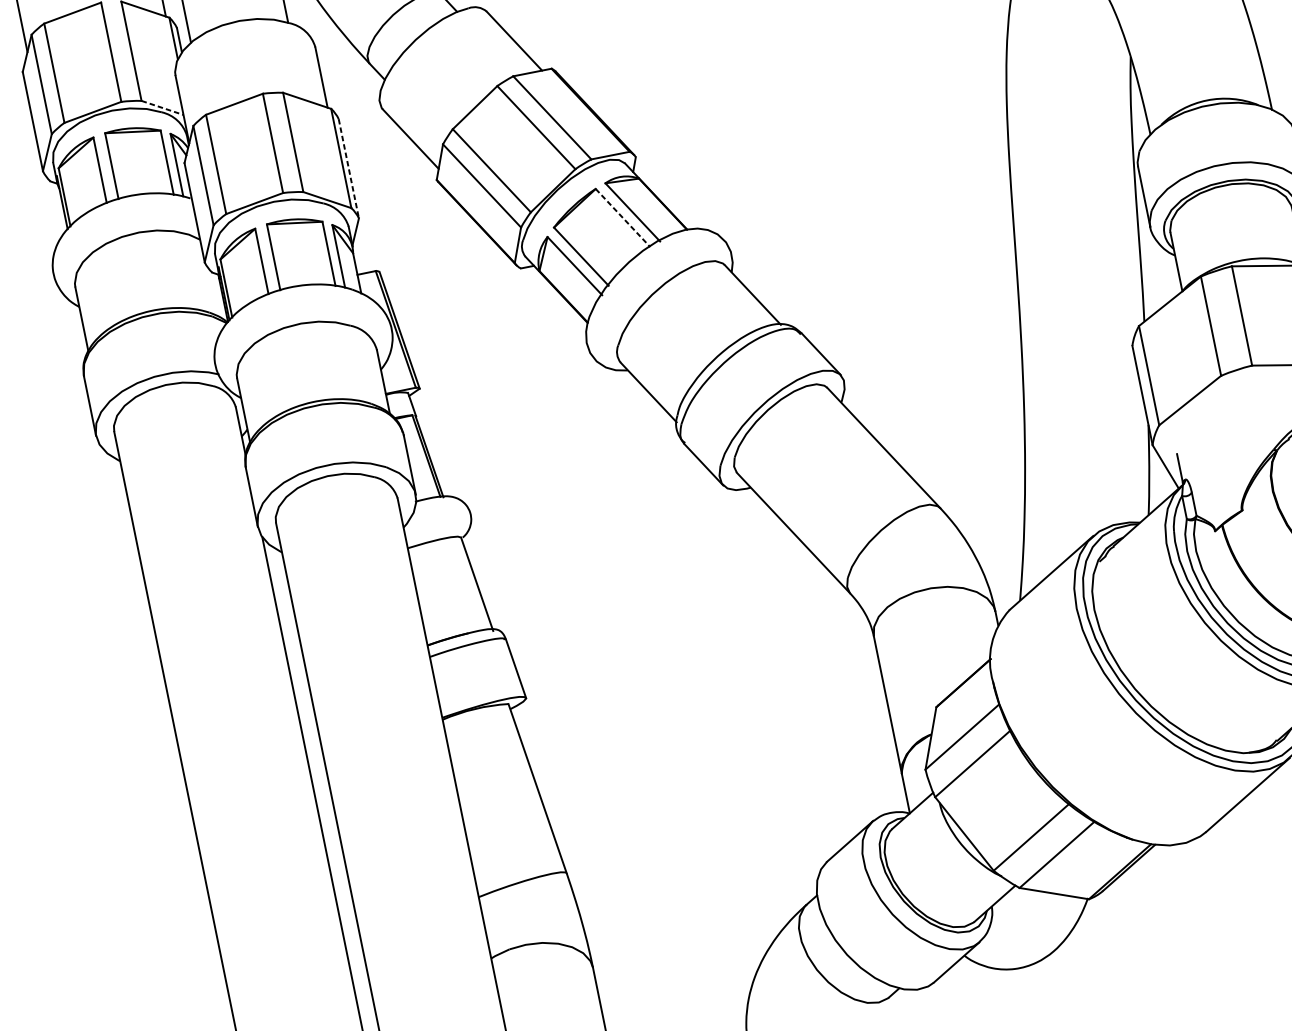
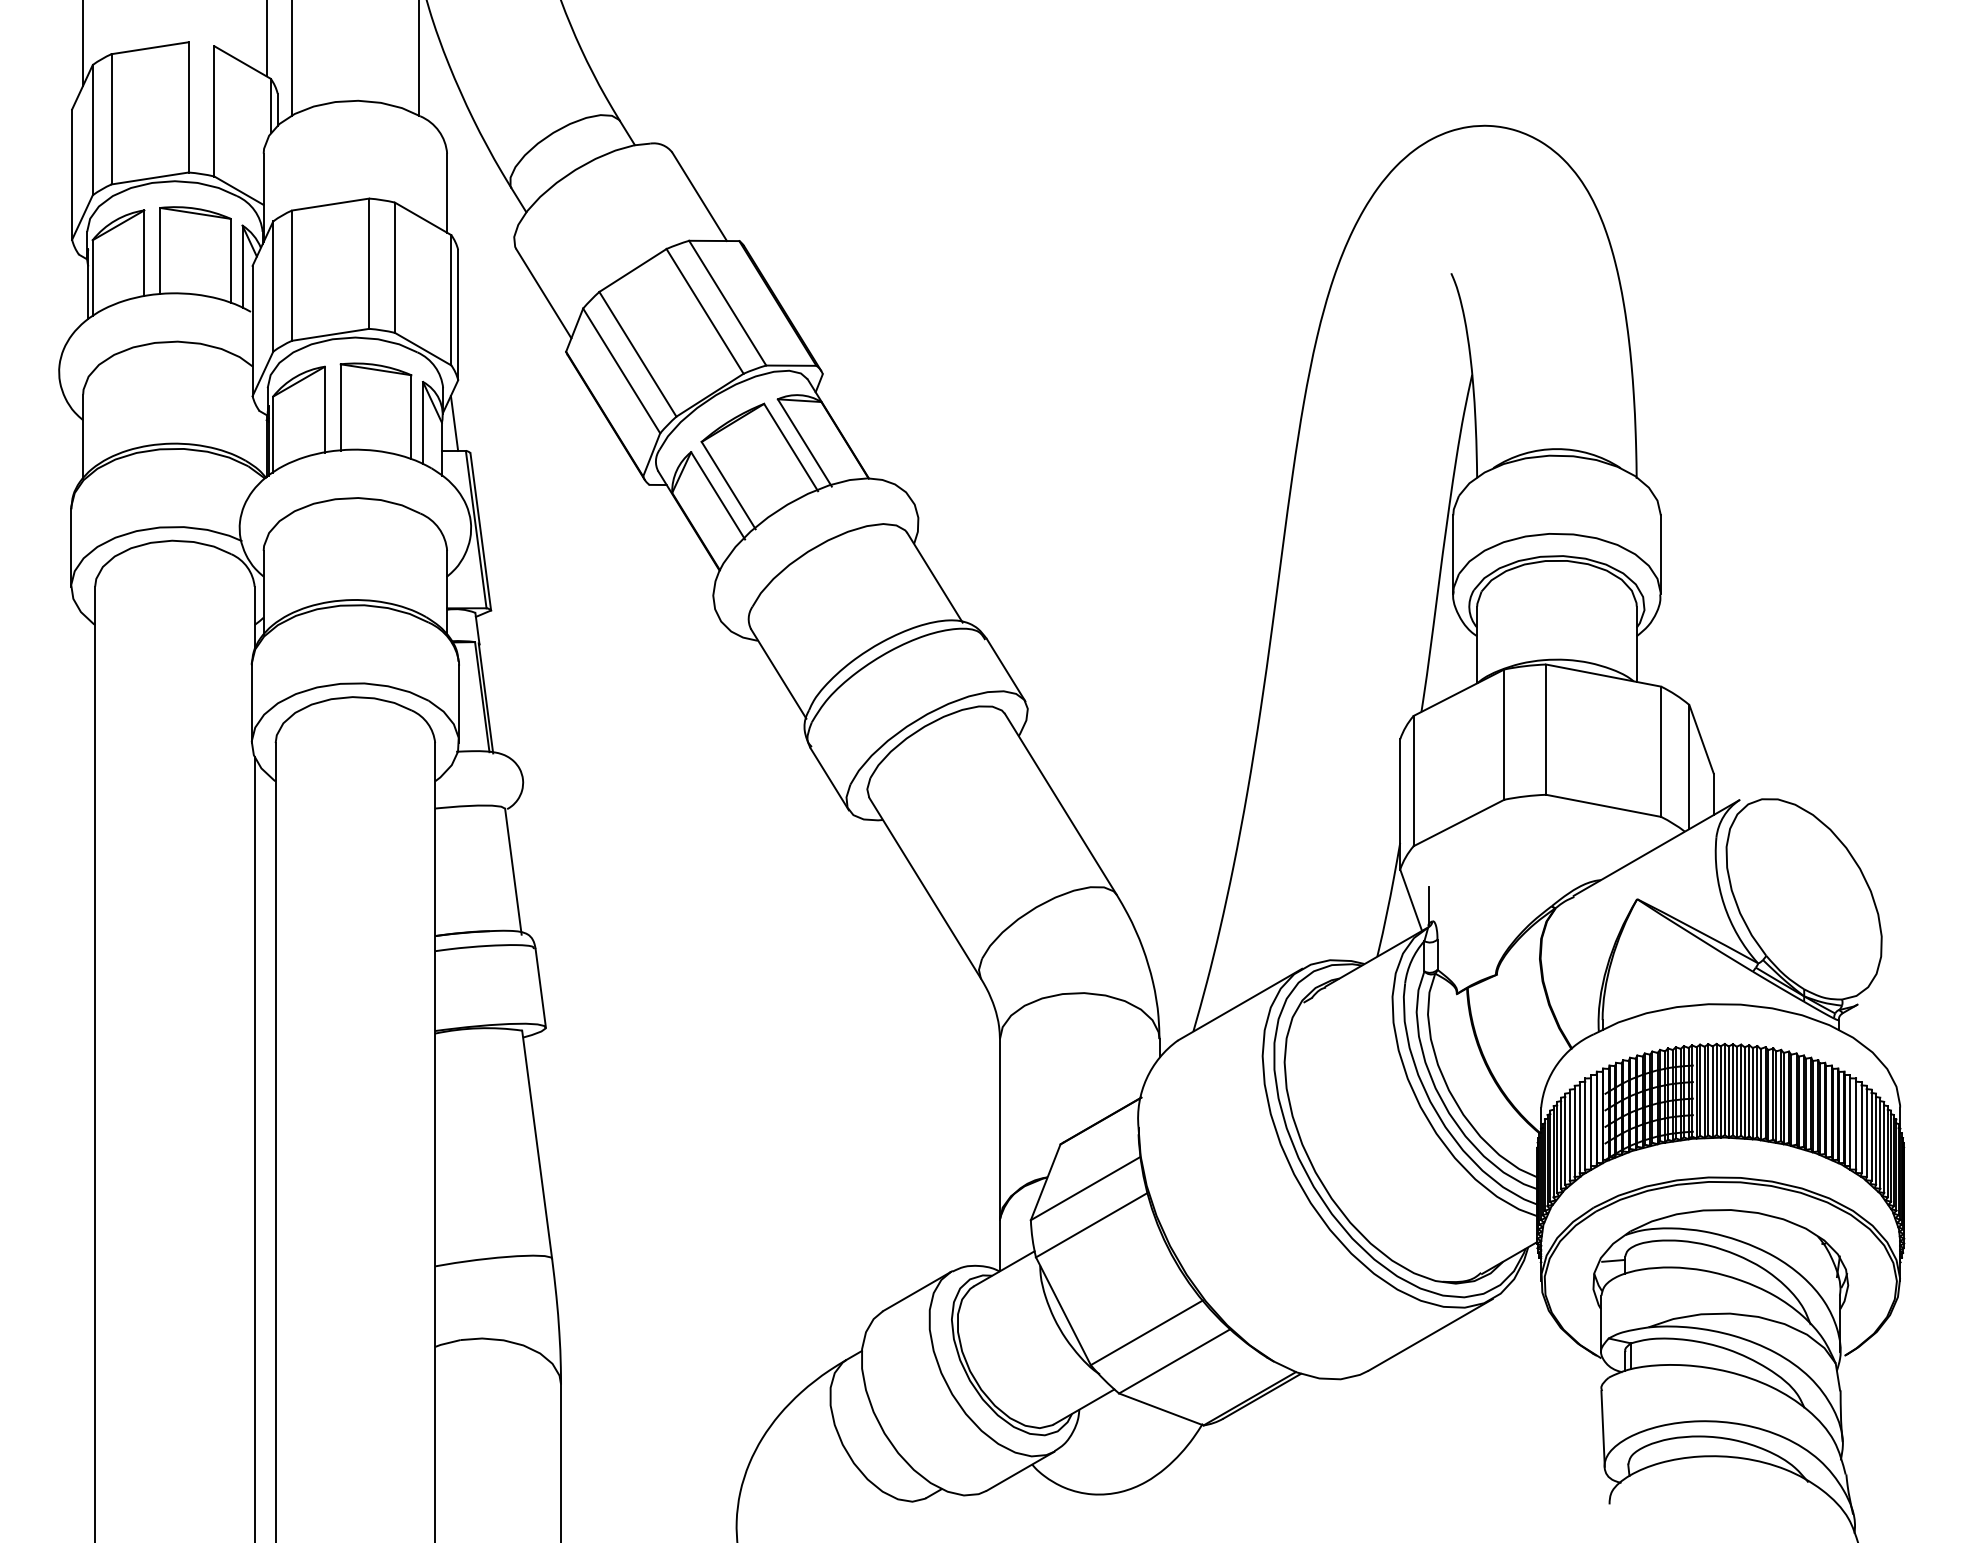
line: (162, 107) -> (239, 190), dashed -> solid
line: (349, 168) -> (458, 315), dashed -> solid
line: (623, 217) -> (791, 447), dashed -> solid
line: (362, 251) -> (454, 423), added

